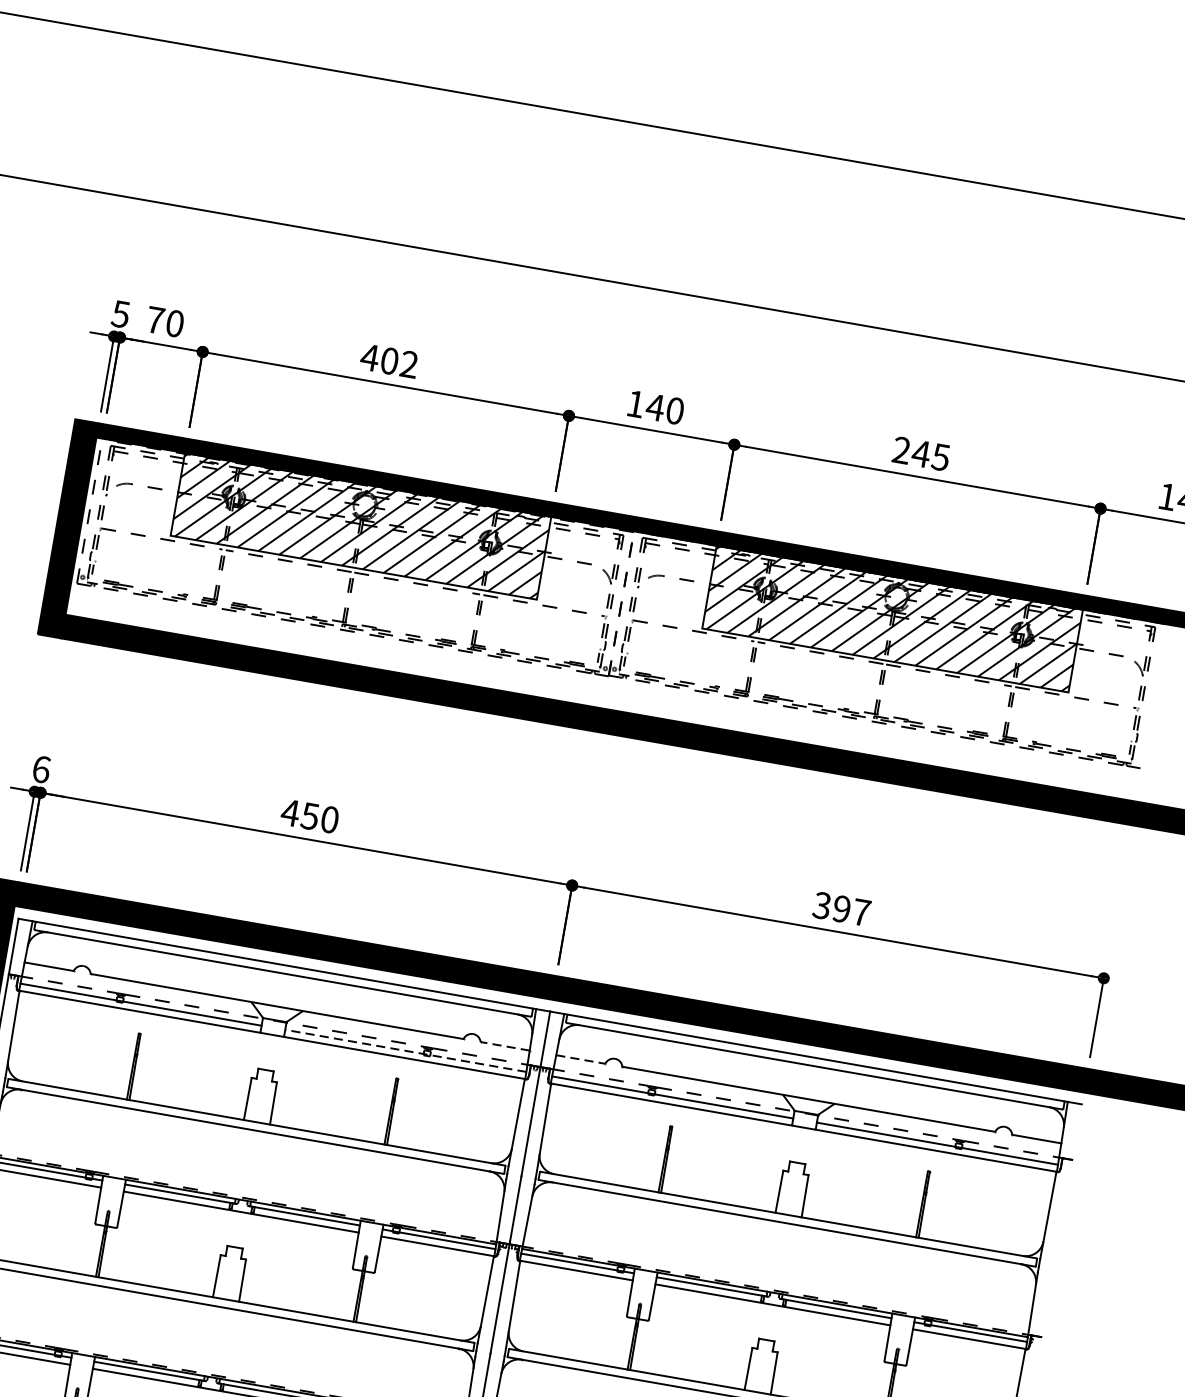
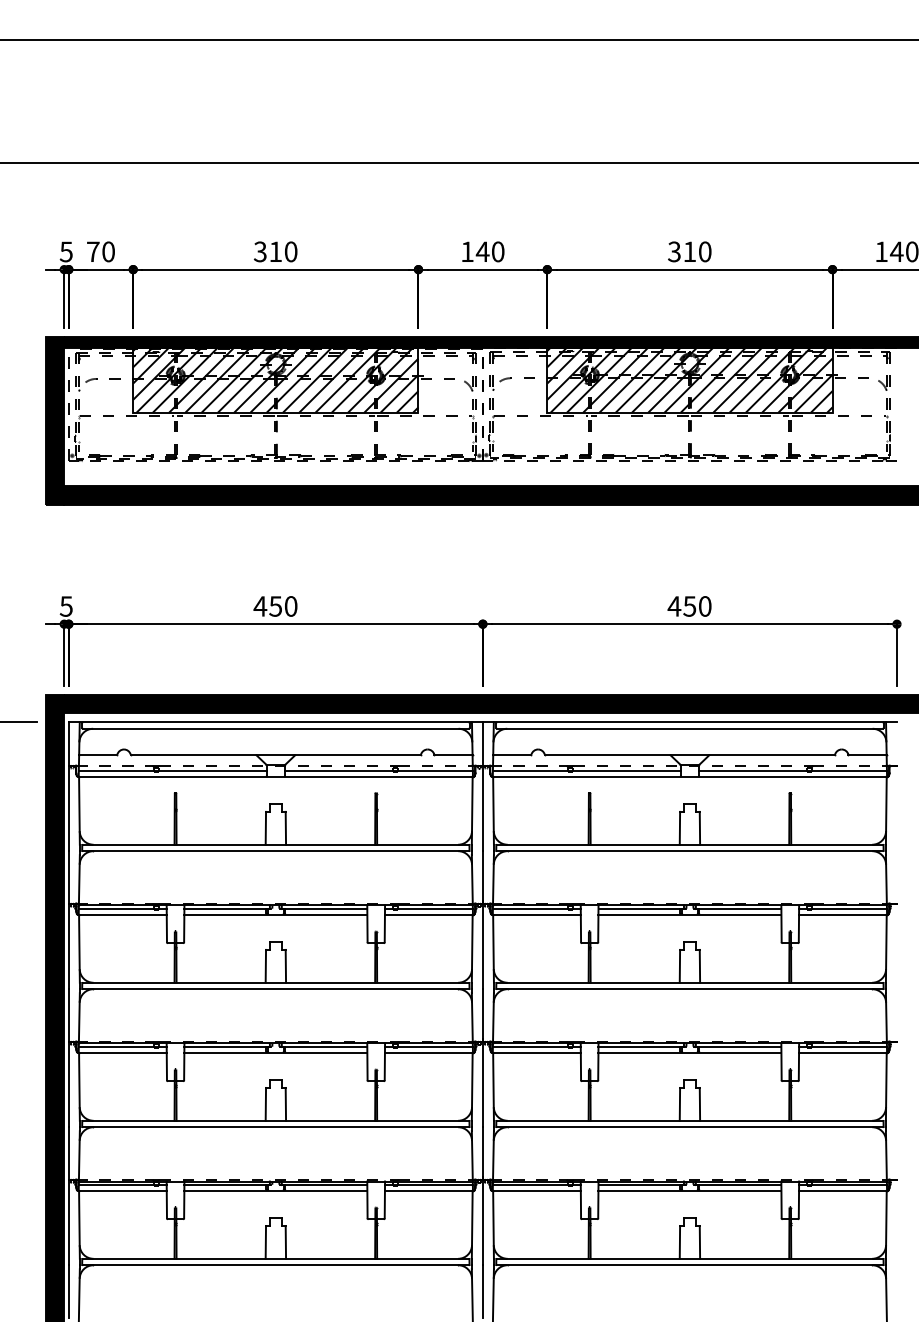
text: (389, 360) -> (275, 251), 402 -> 310
text: (920, 453) -> (689, 251), 245 -> 310
text: (40, 769) -> (65, 606), 6 -> 5
text: (841, 909) -> (689, 606), 397 -> 450
line: (503, 1046) -> (452, 754), dashed -> solid
line: (405, 1051) -> (378, 771), dashed -> solid
line: (581, 1059) -> (512, 754), dashed -> solid

